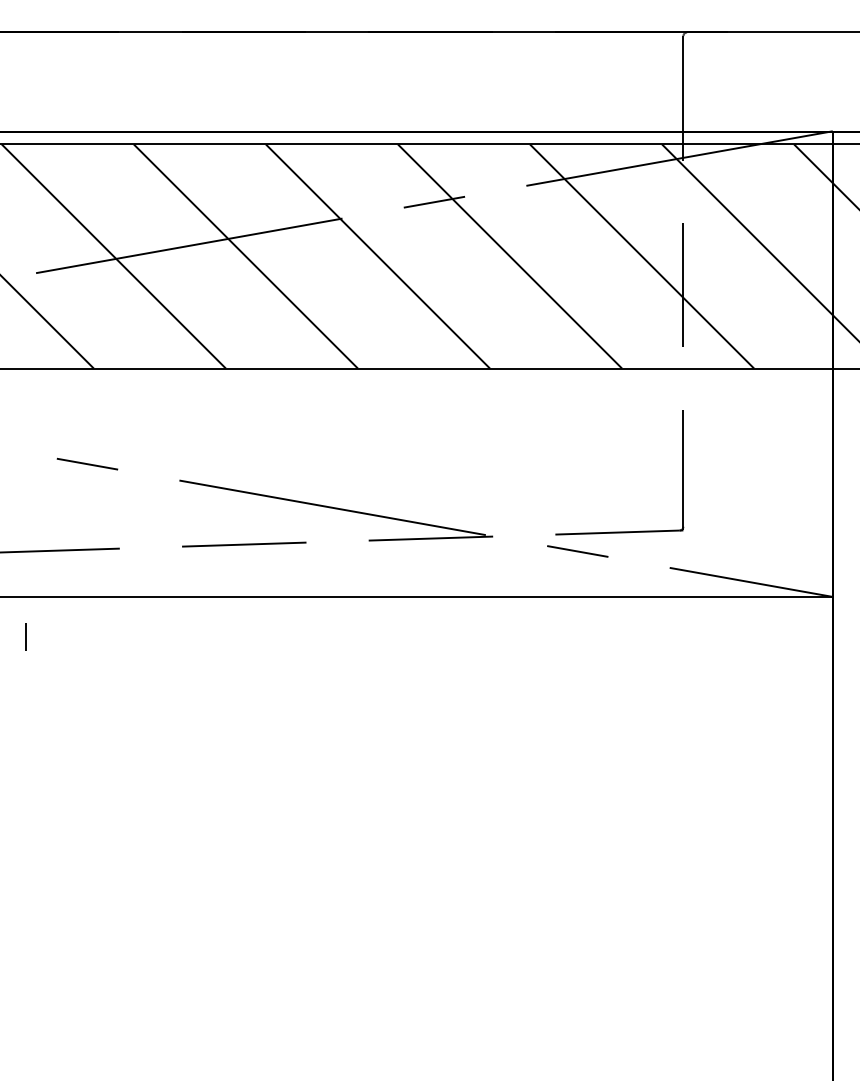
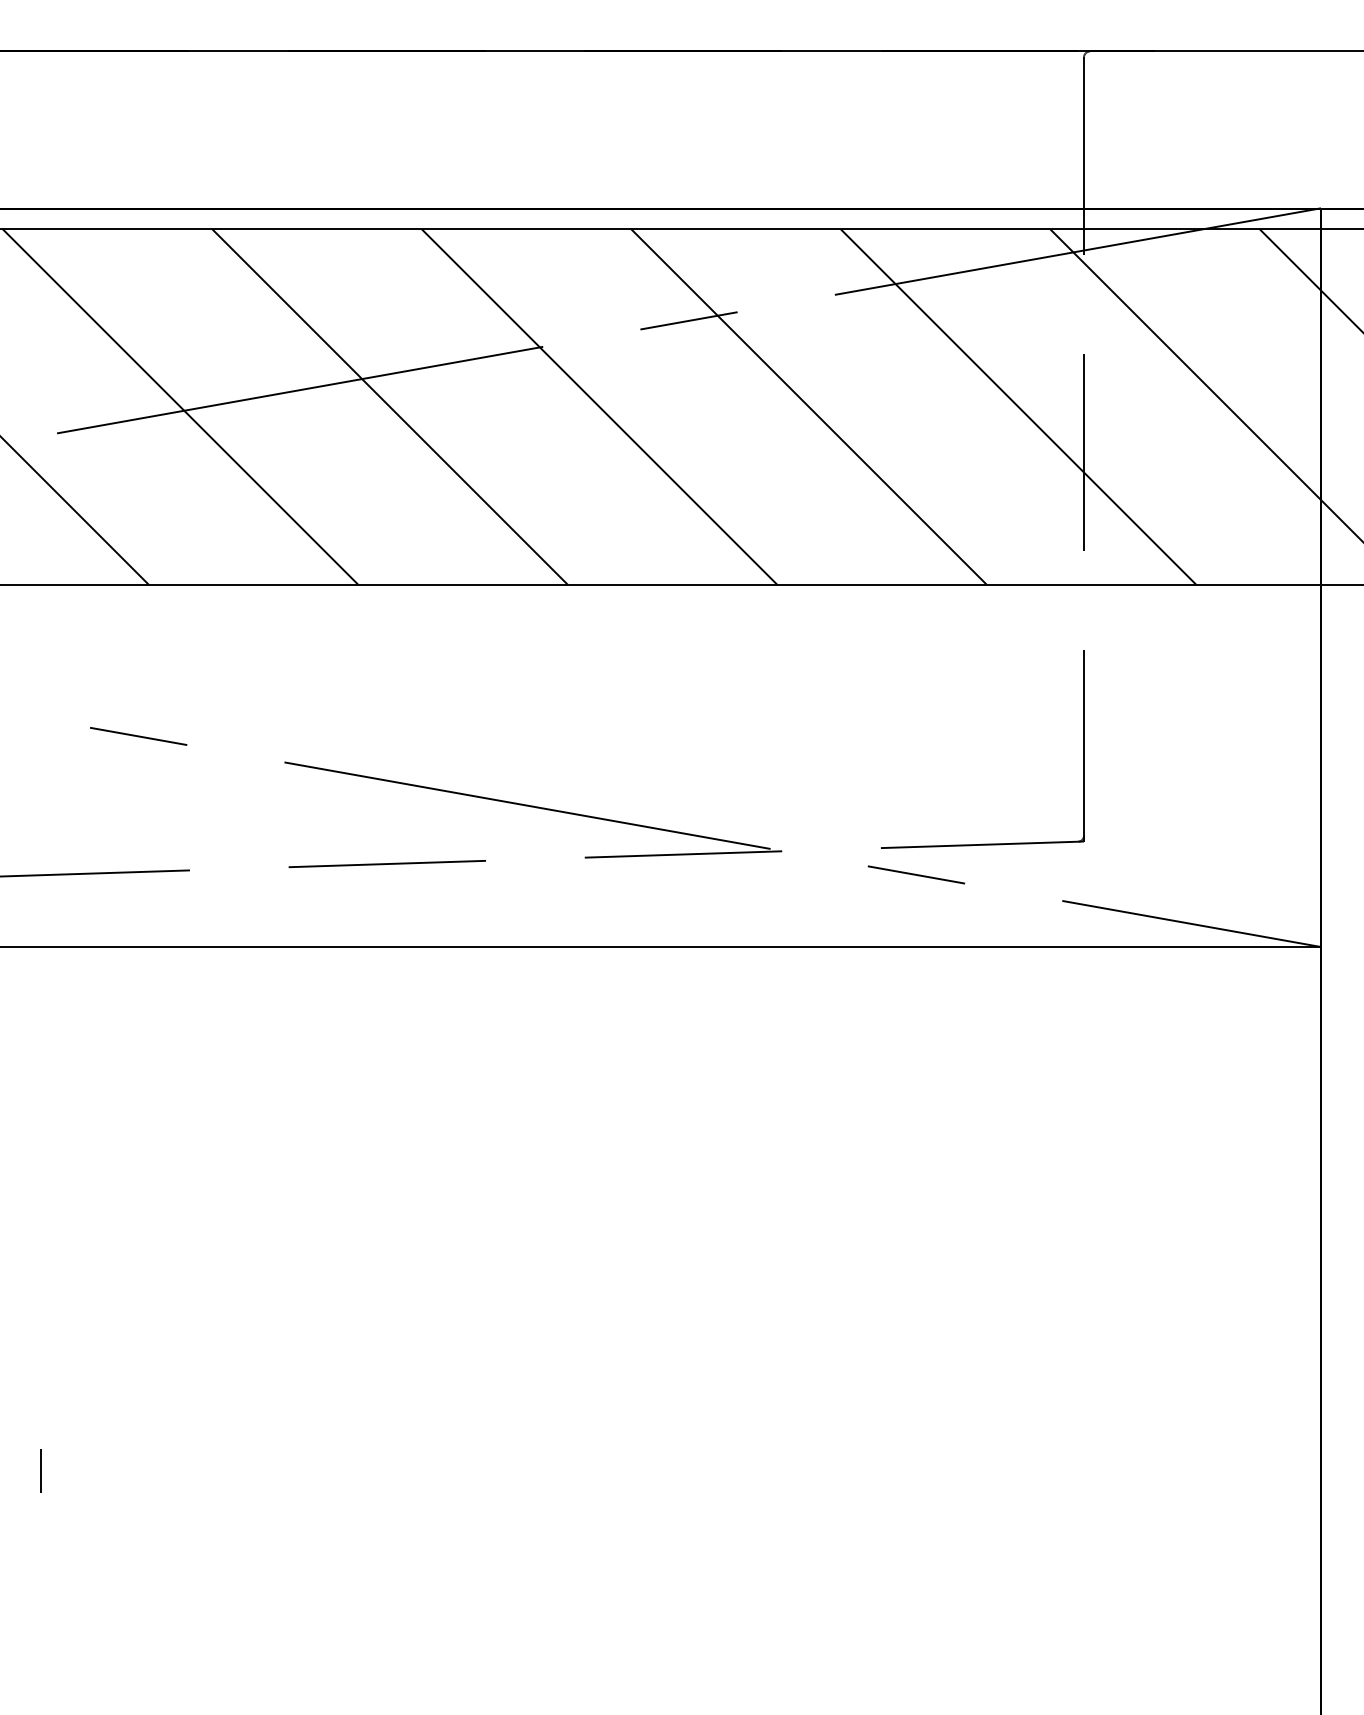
line: (25, 636) -> (40, 1469), moved

